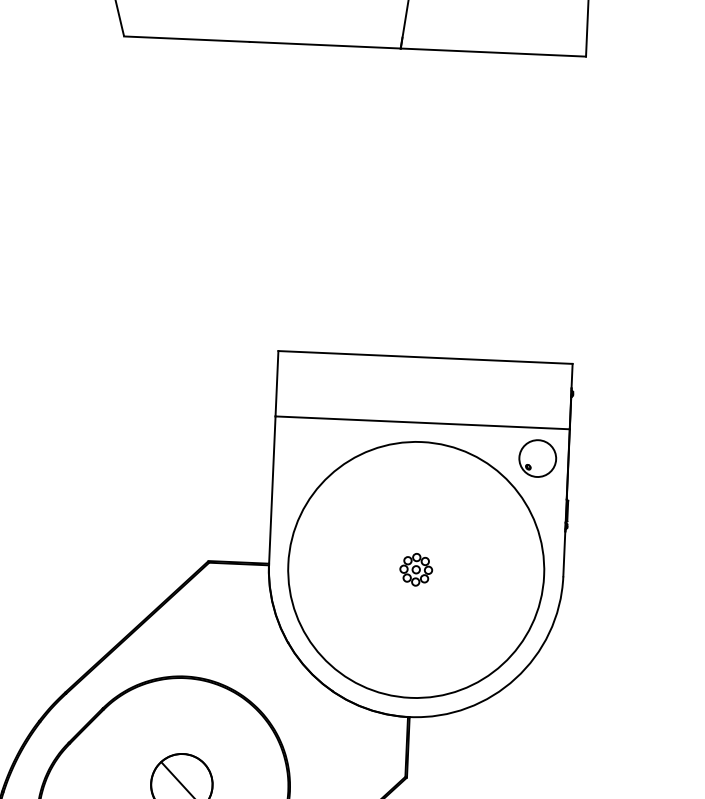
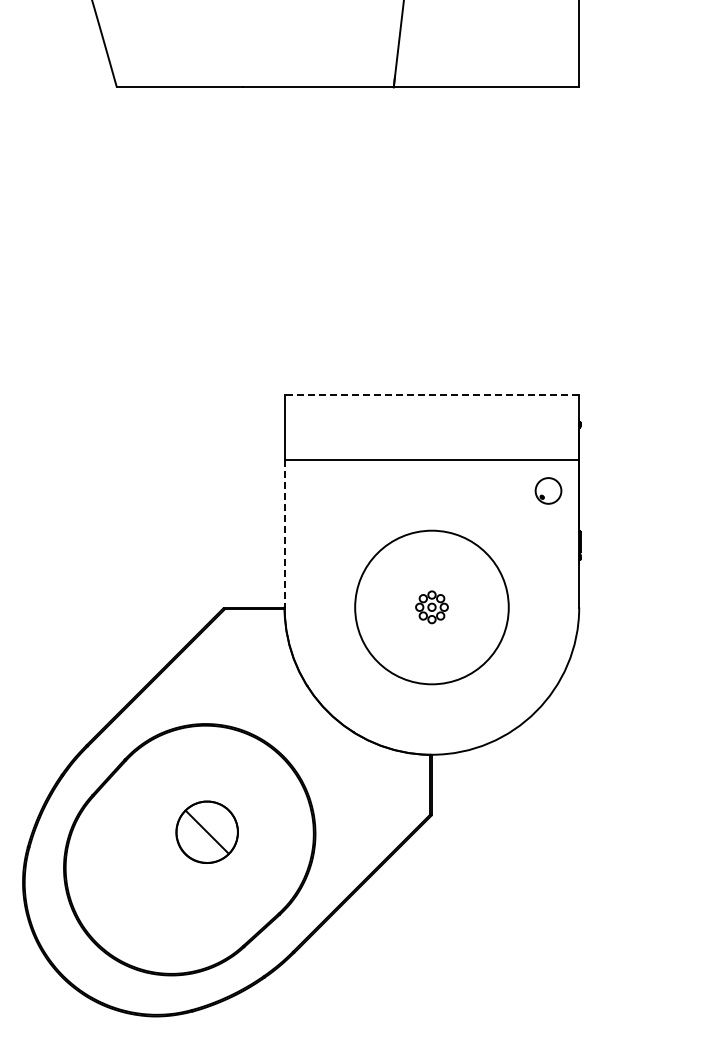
line: (425, 357) -> (431, 394), solid -> dashed
part: (537, 458) -> (548, 490), size x0.7
line: (272, 489) -> (284, 533), solid -> dashed
circle: (415, 569) -> (431, 607), size x0.6

